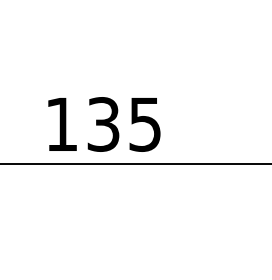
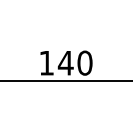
text: (122, 123) -> (74, 62), 135 -> 140

